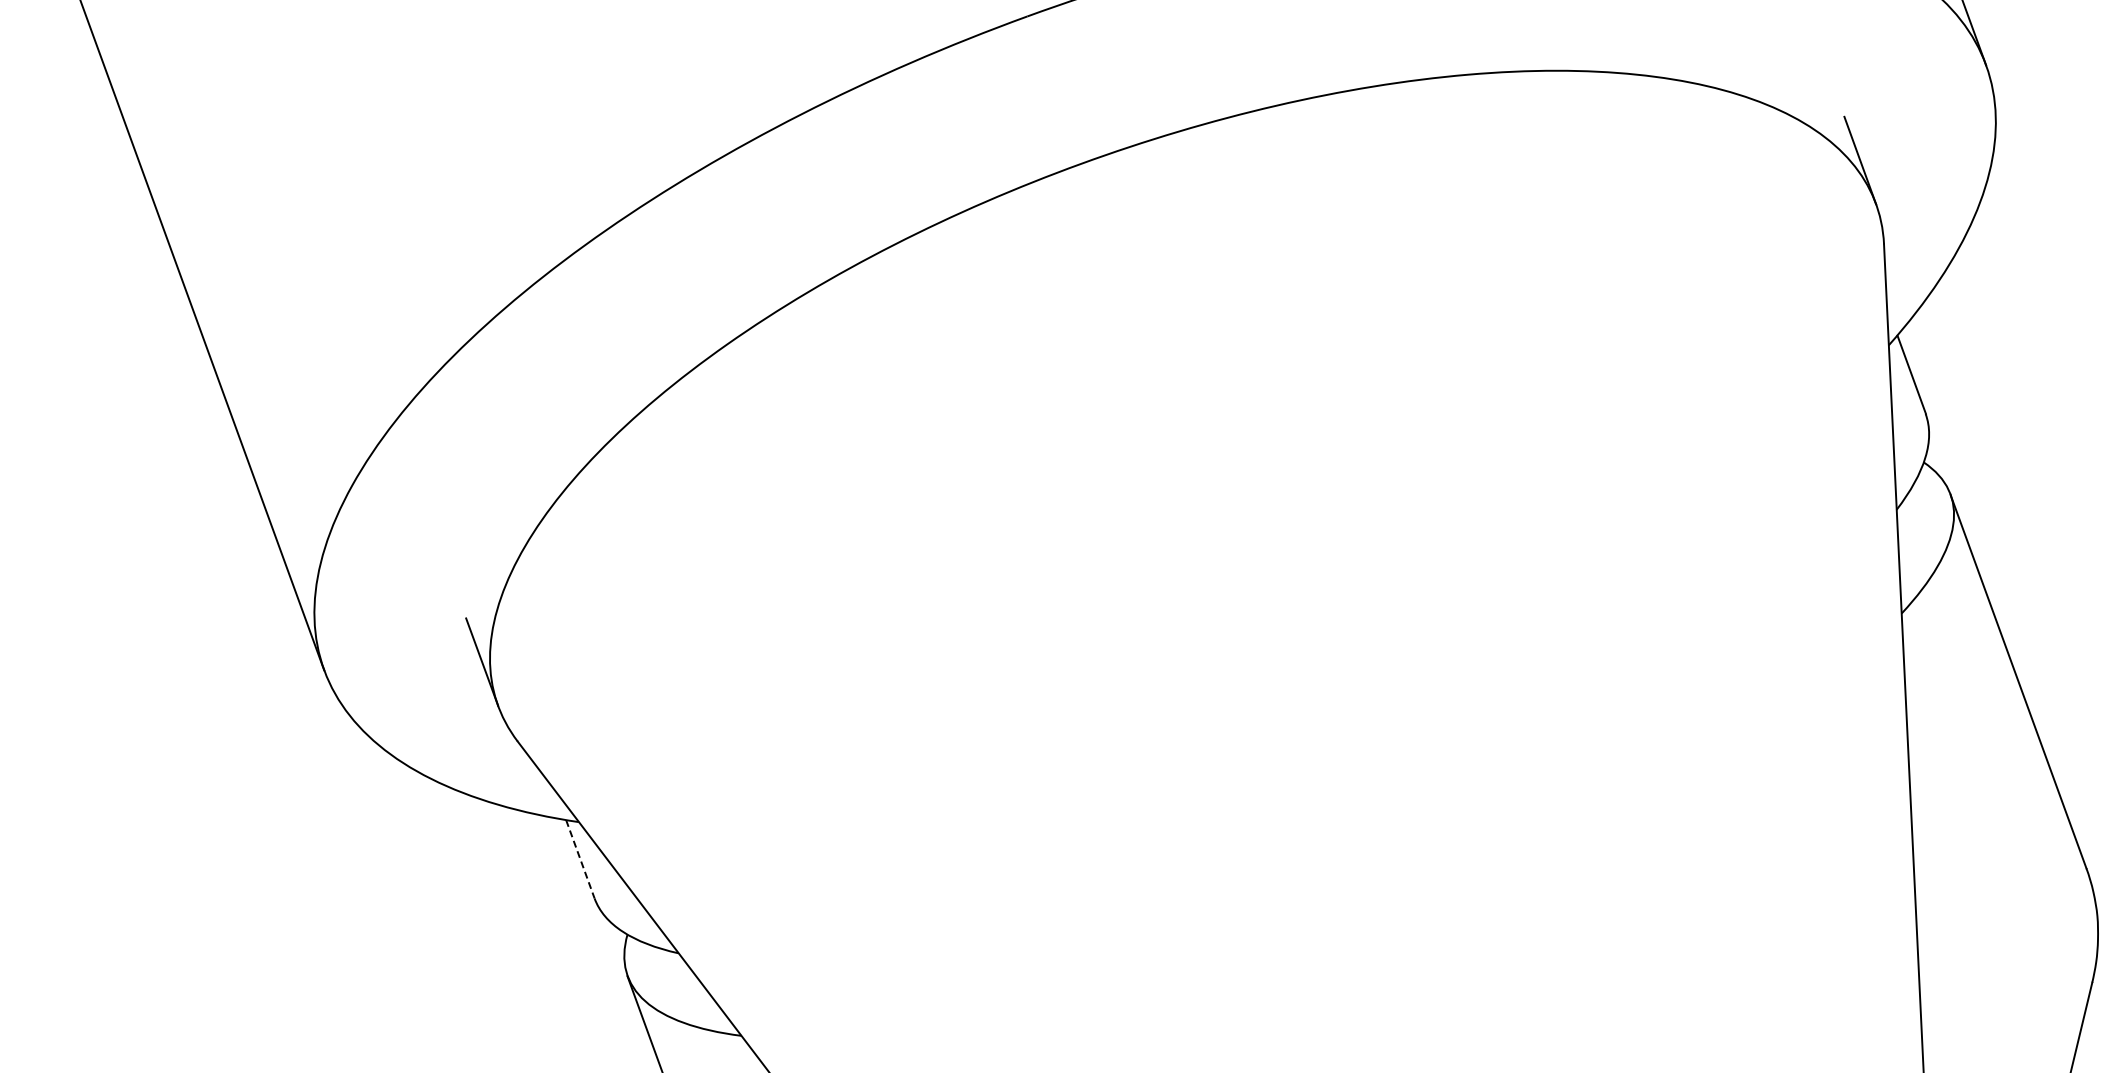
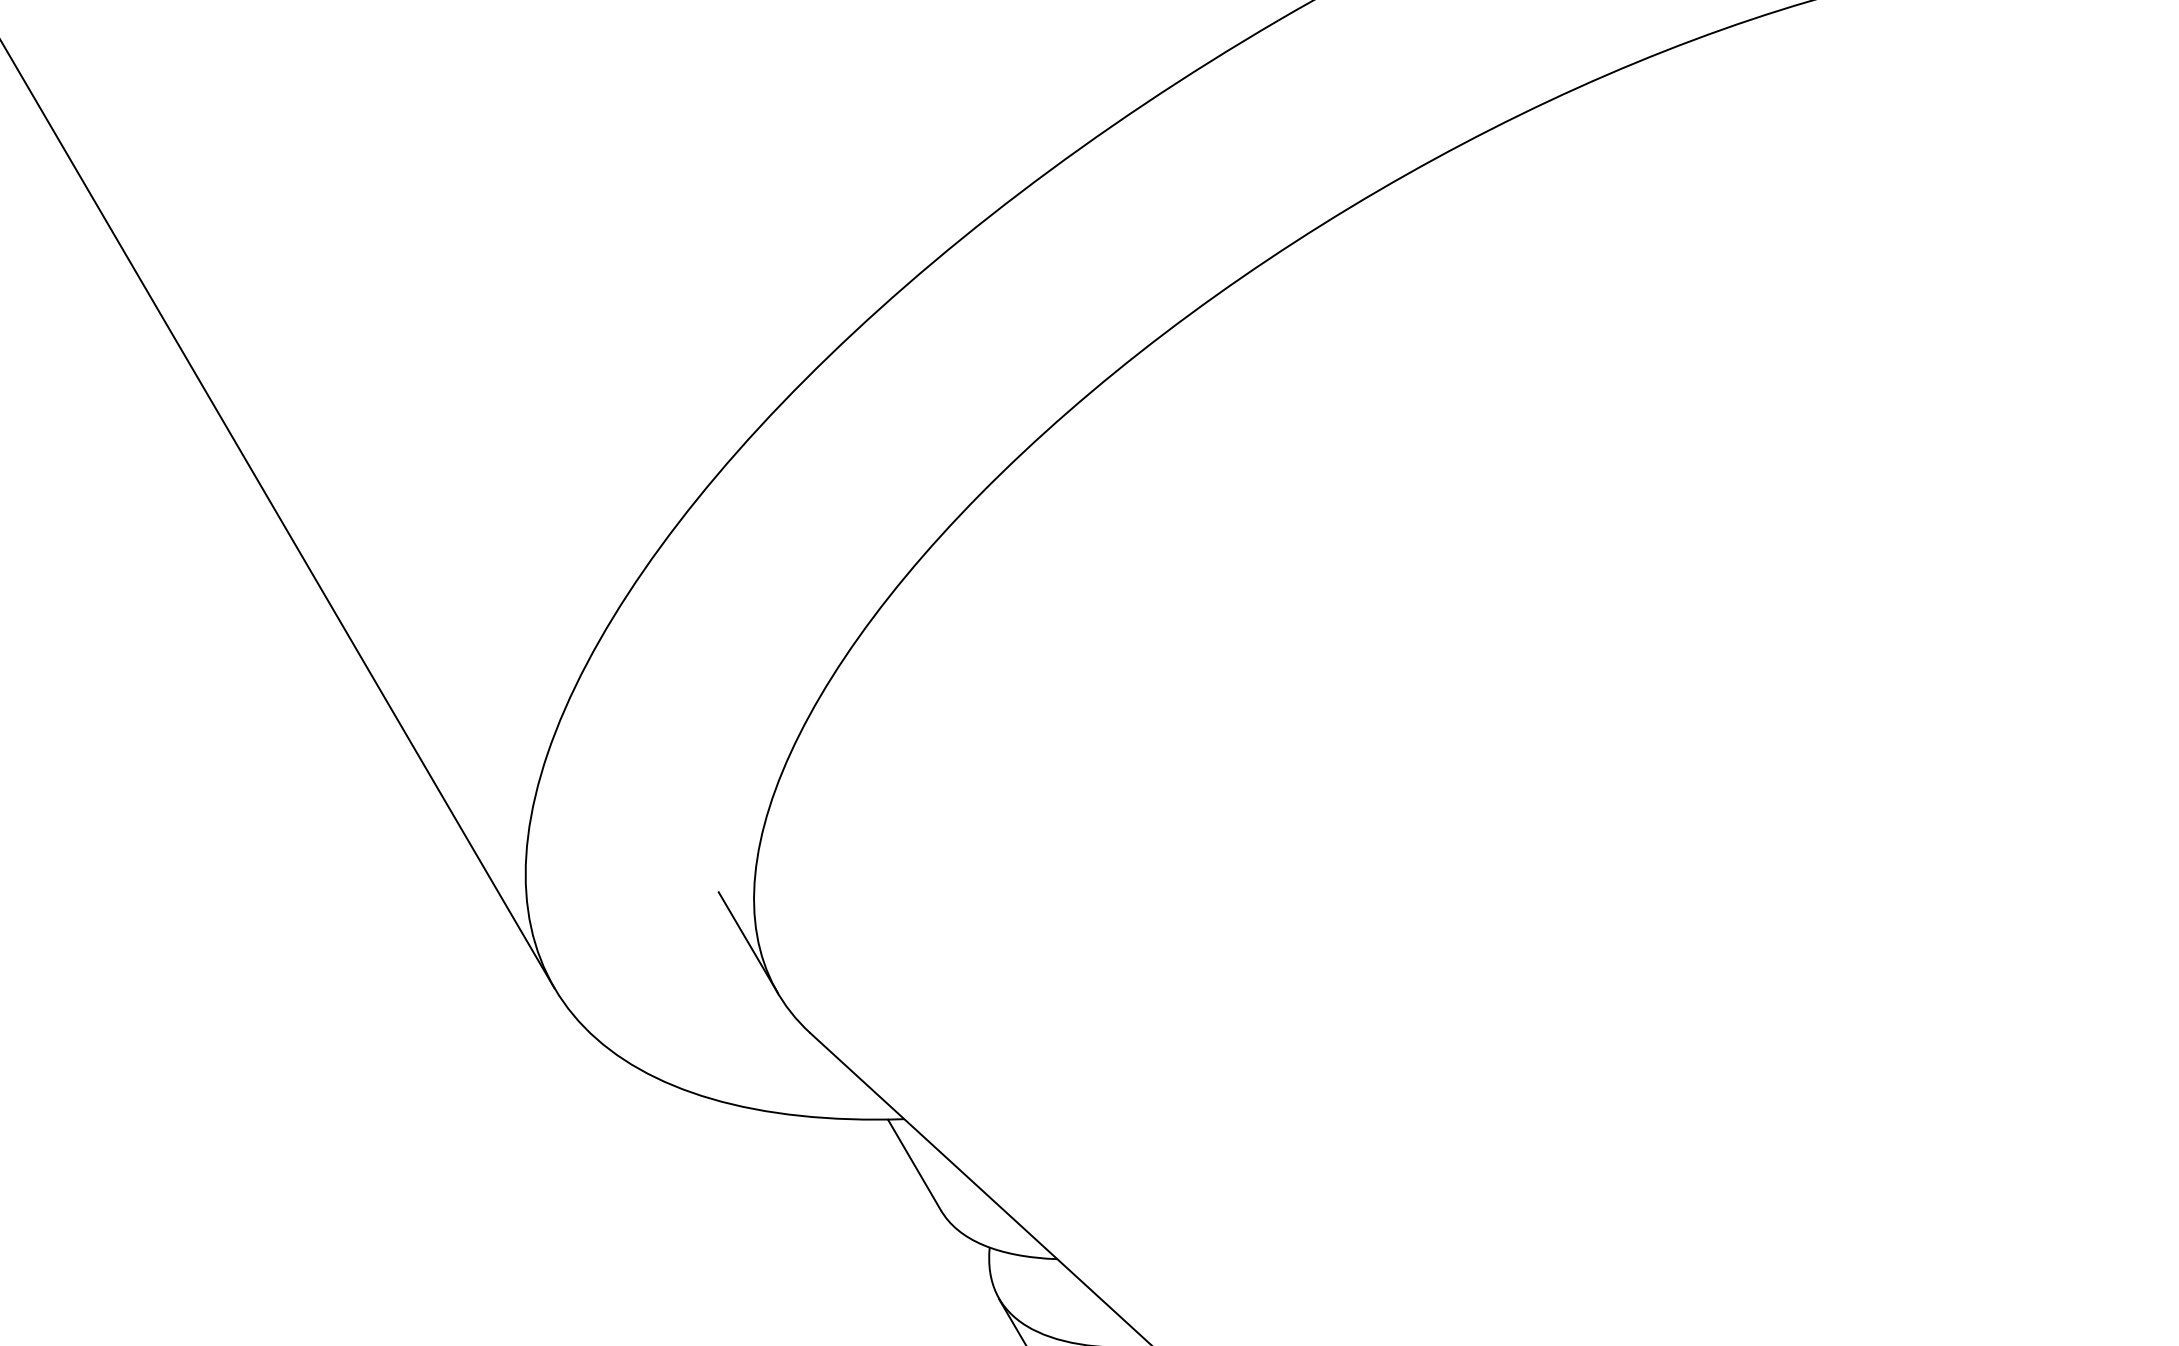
line: (580, 859) -> (914, 1165), dashed -> solid

